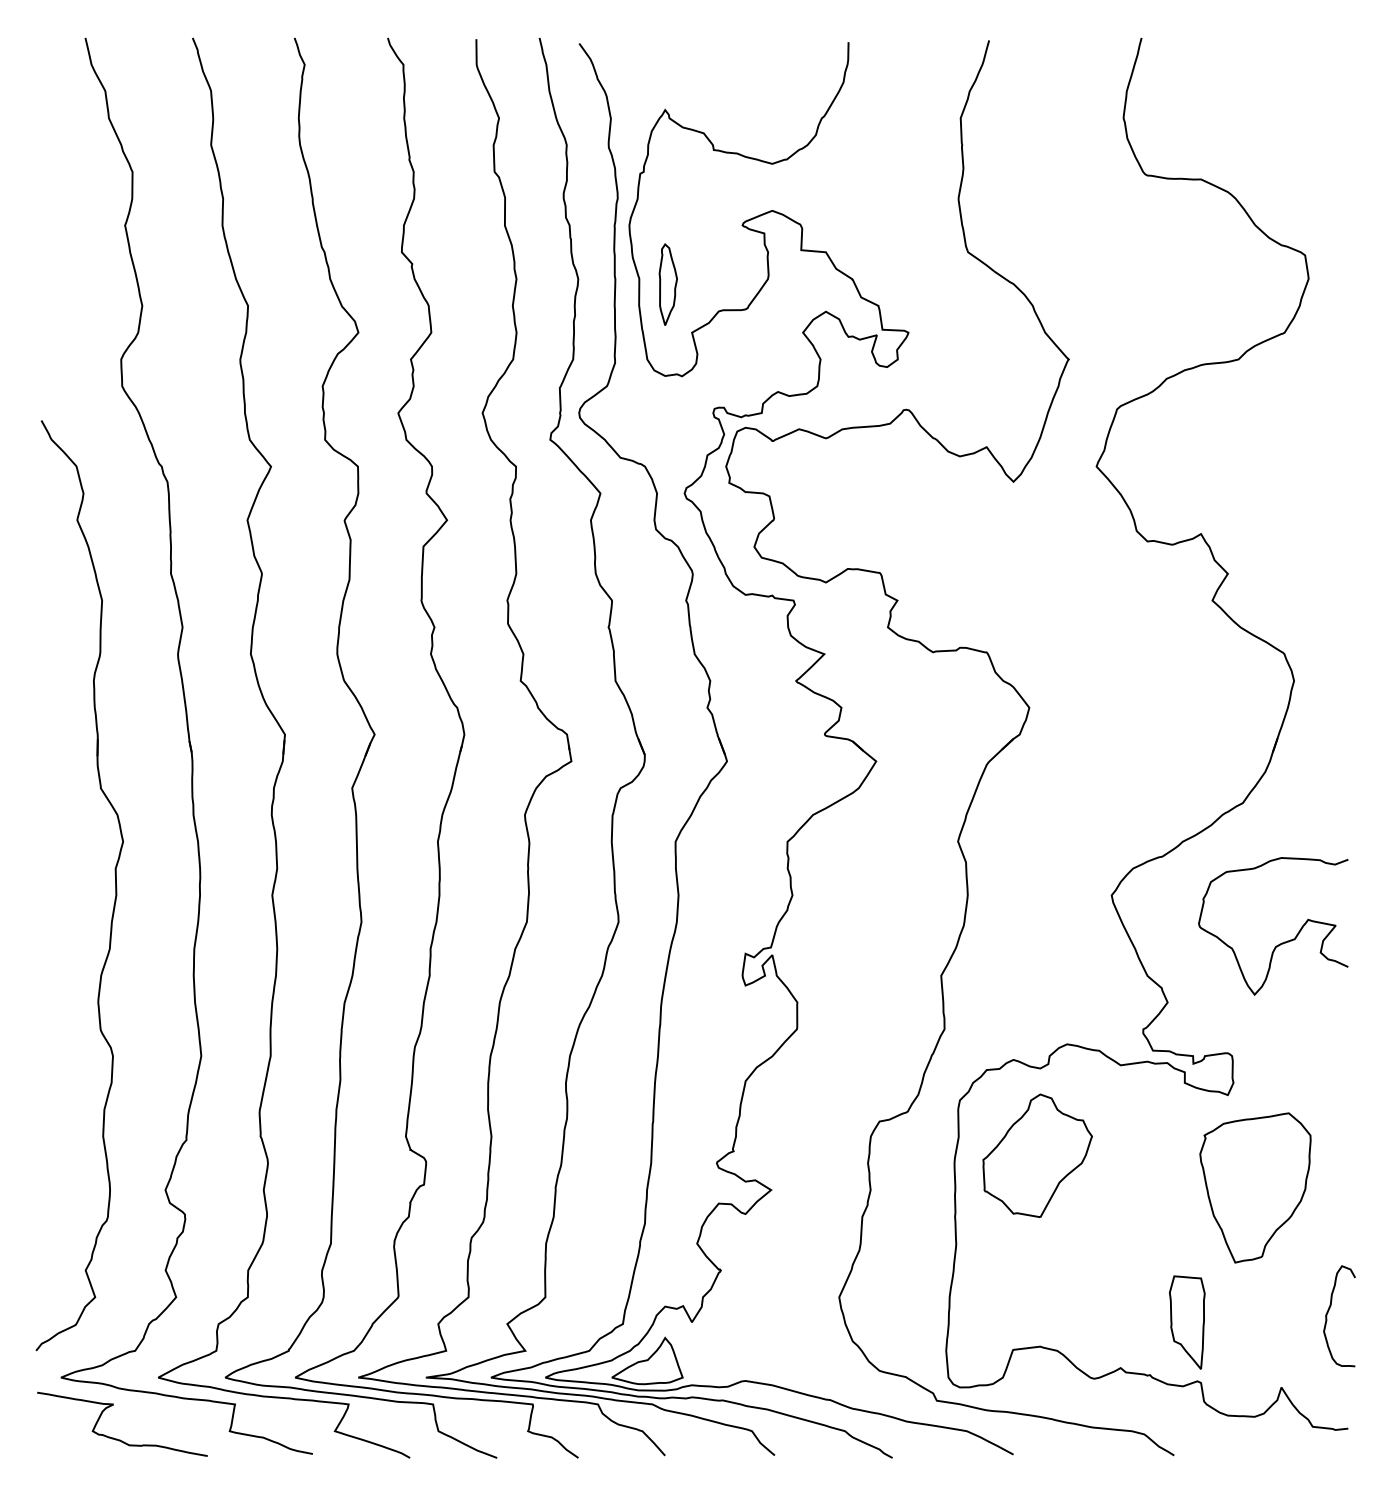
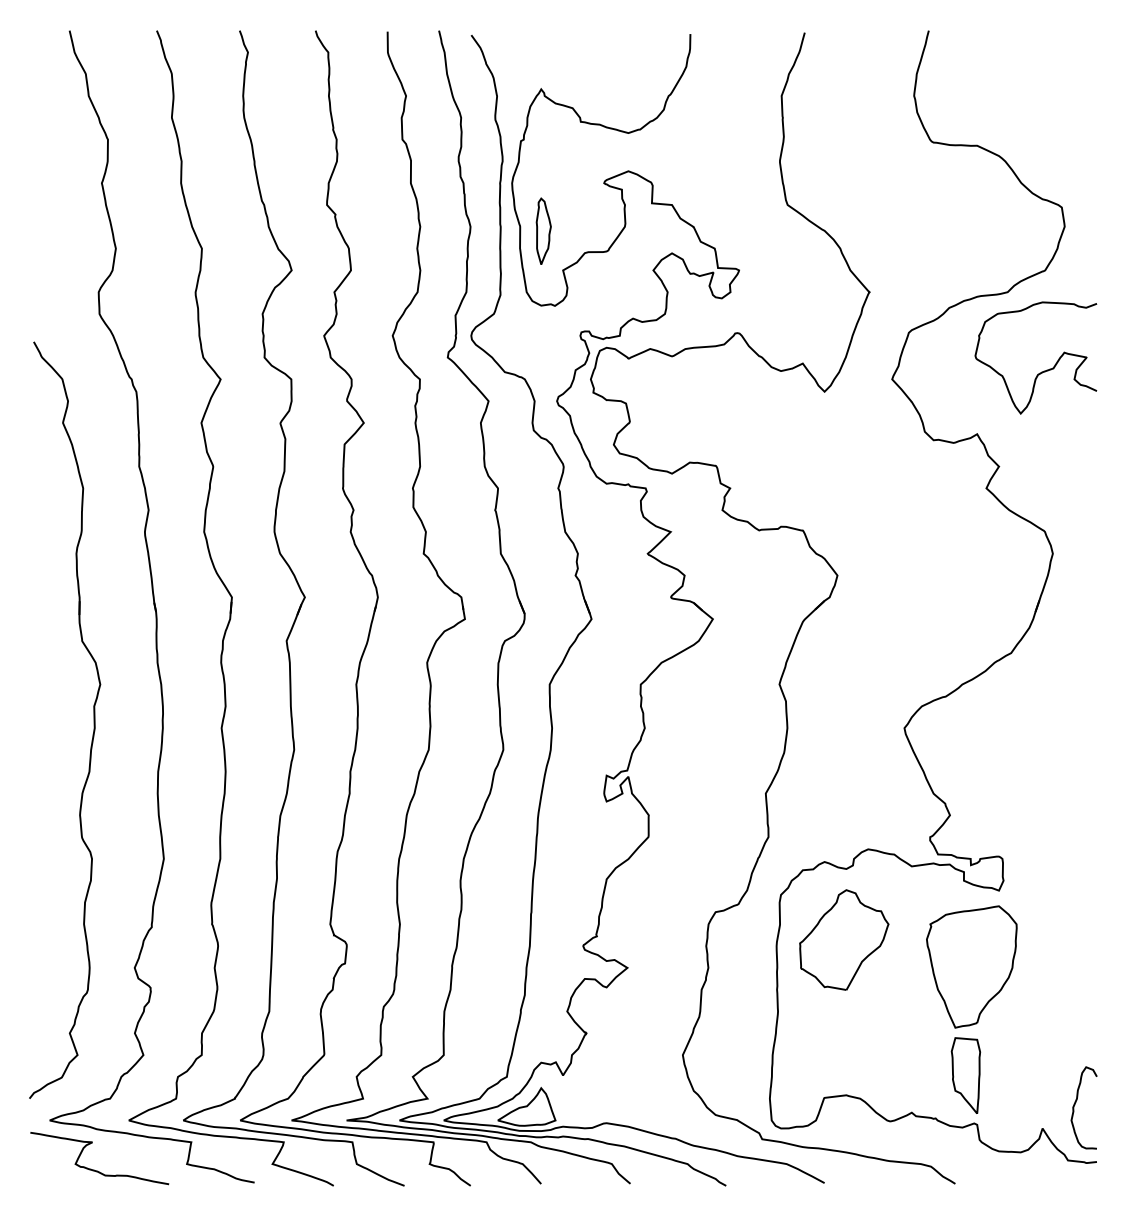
curve: (1281, 942) -> (1042, 371), moved
part: (1255, 1187) -> (971, 966), moved
curve: (1328, 1313) -> (1075, 1105), moved

